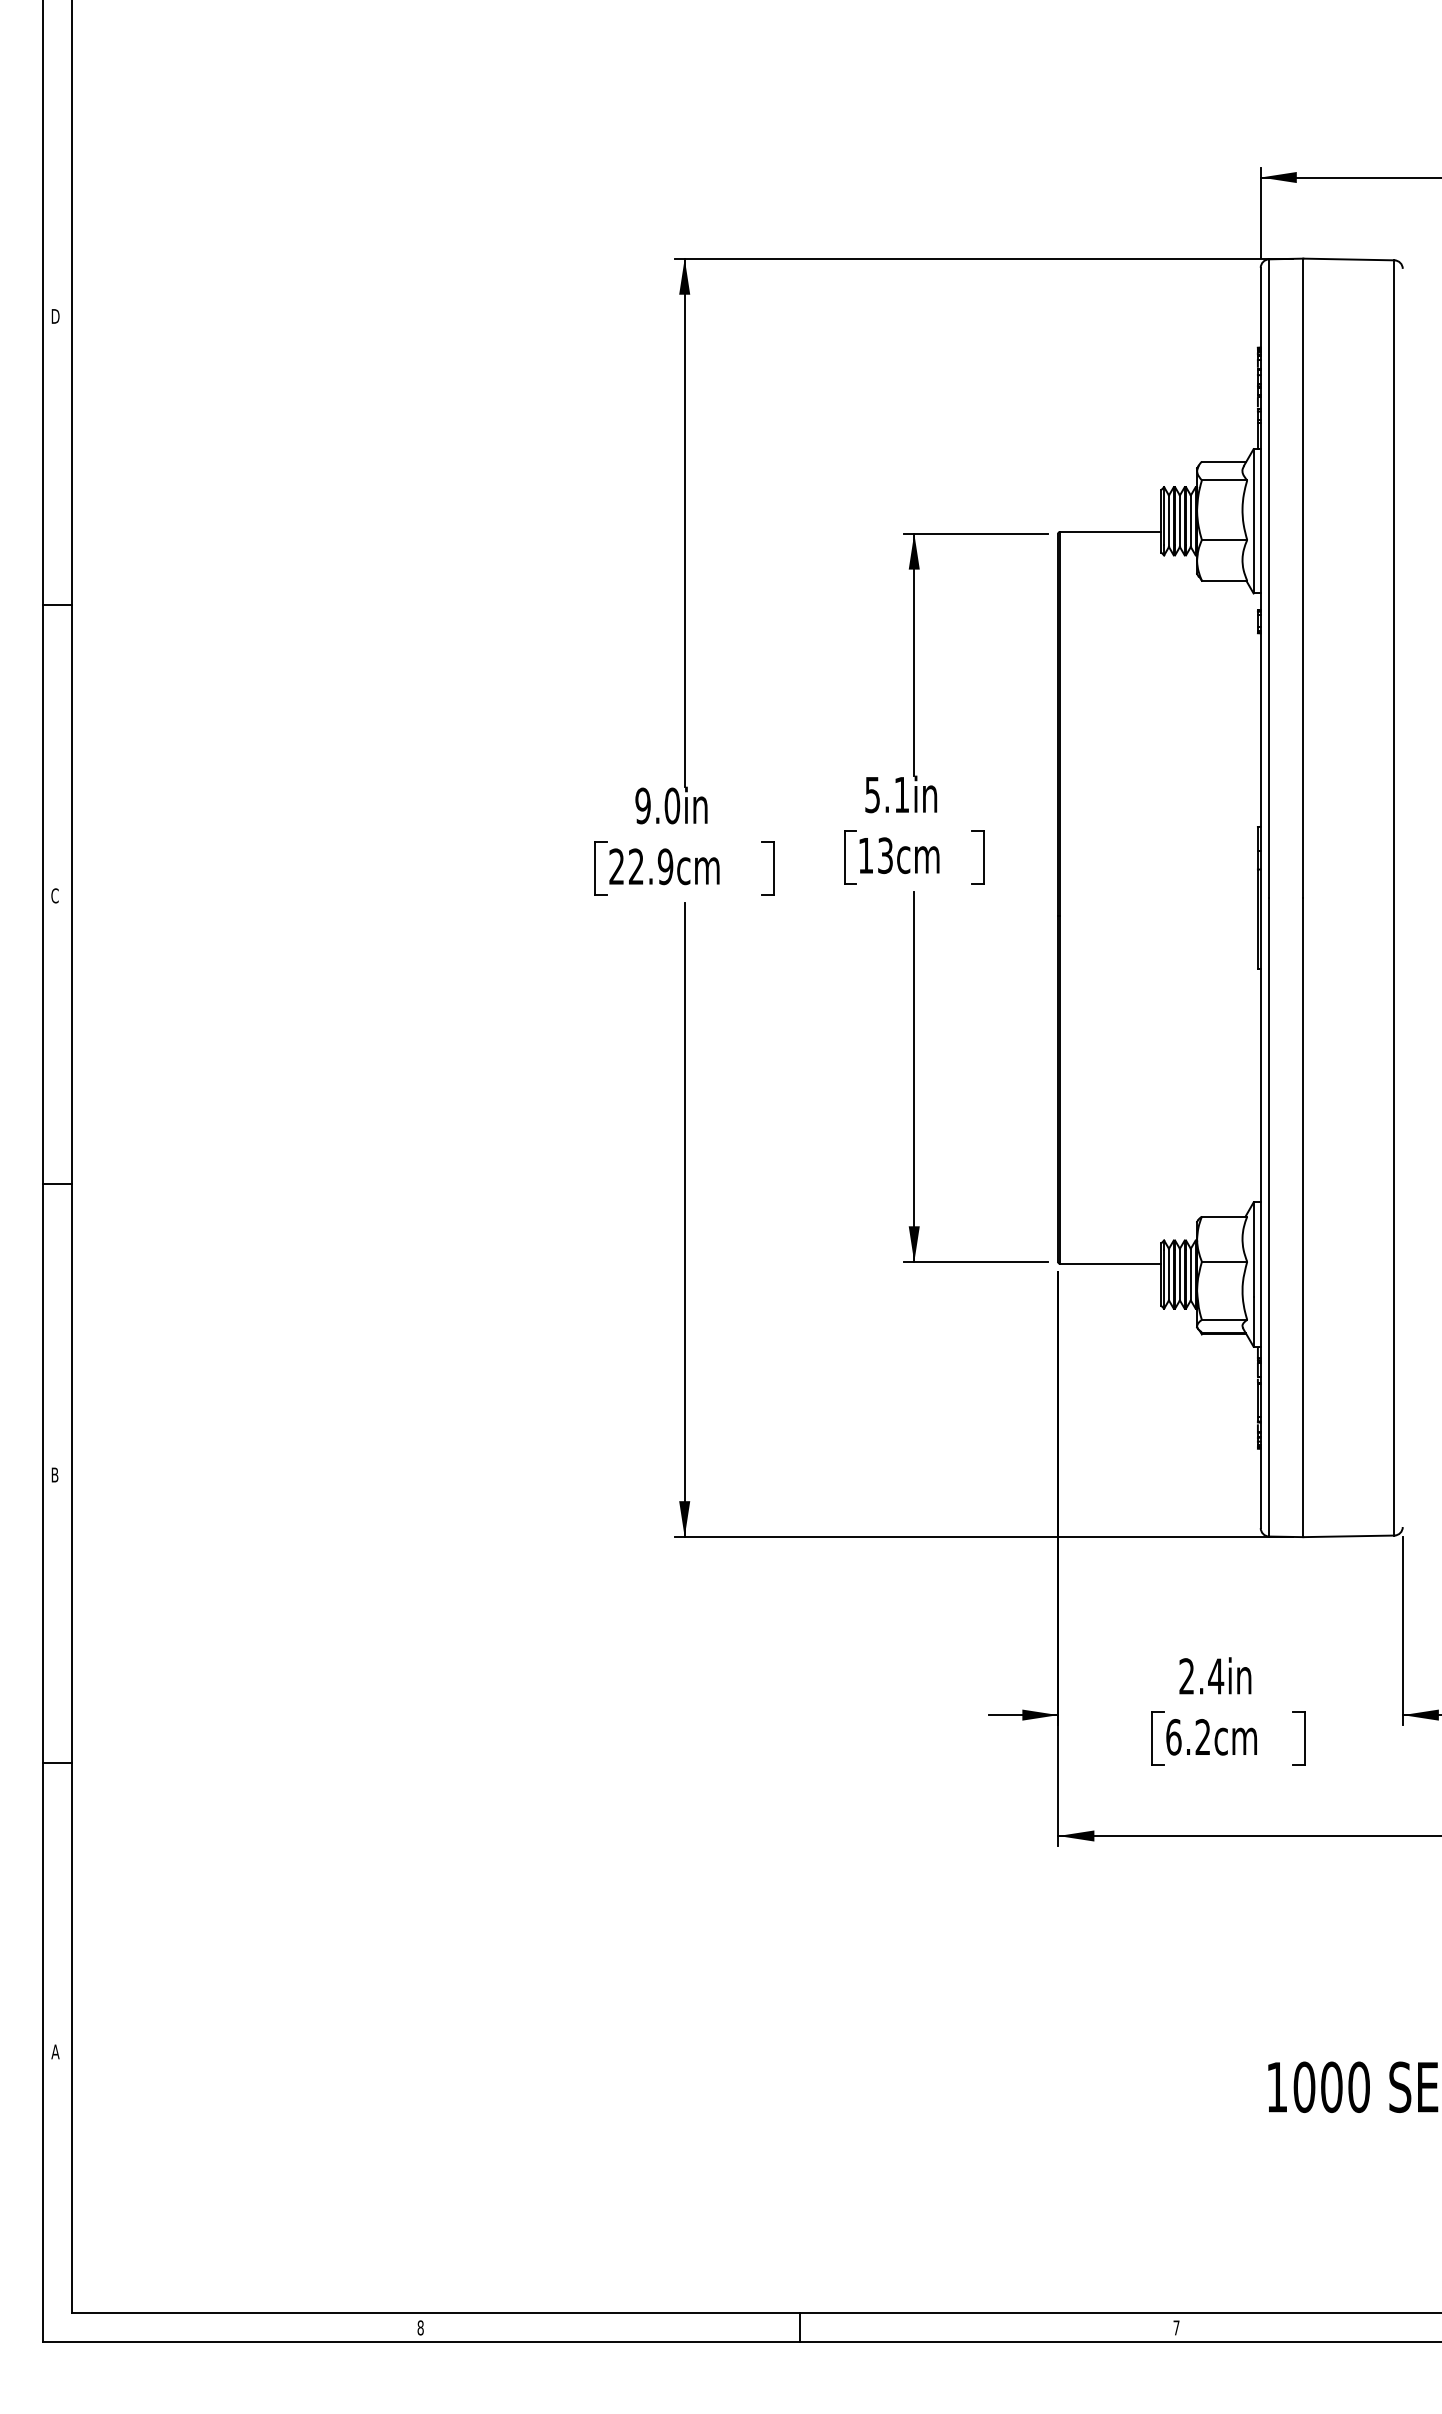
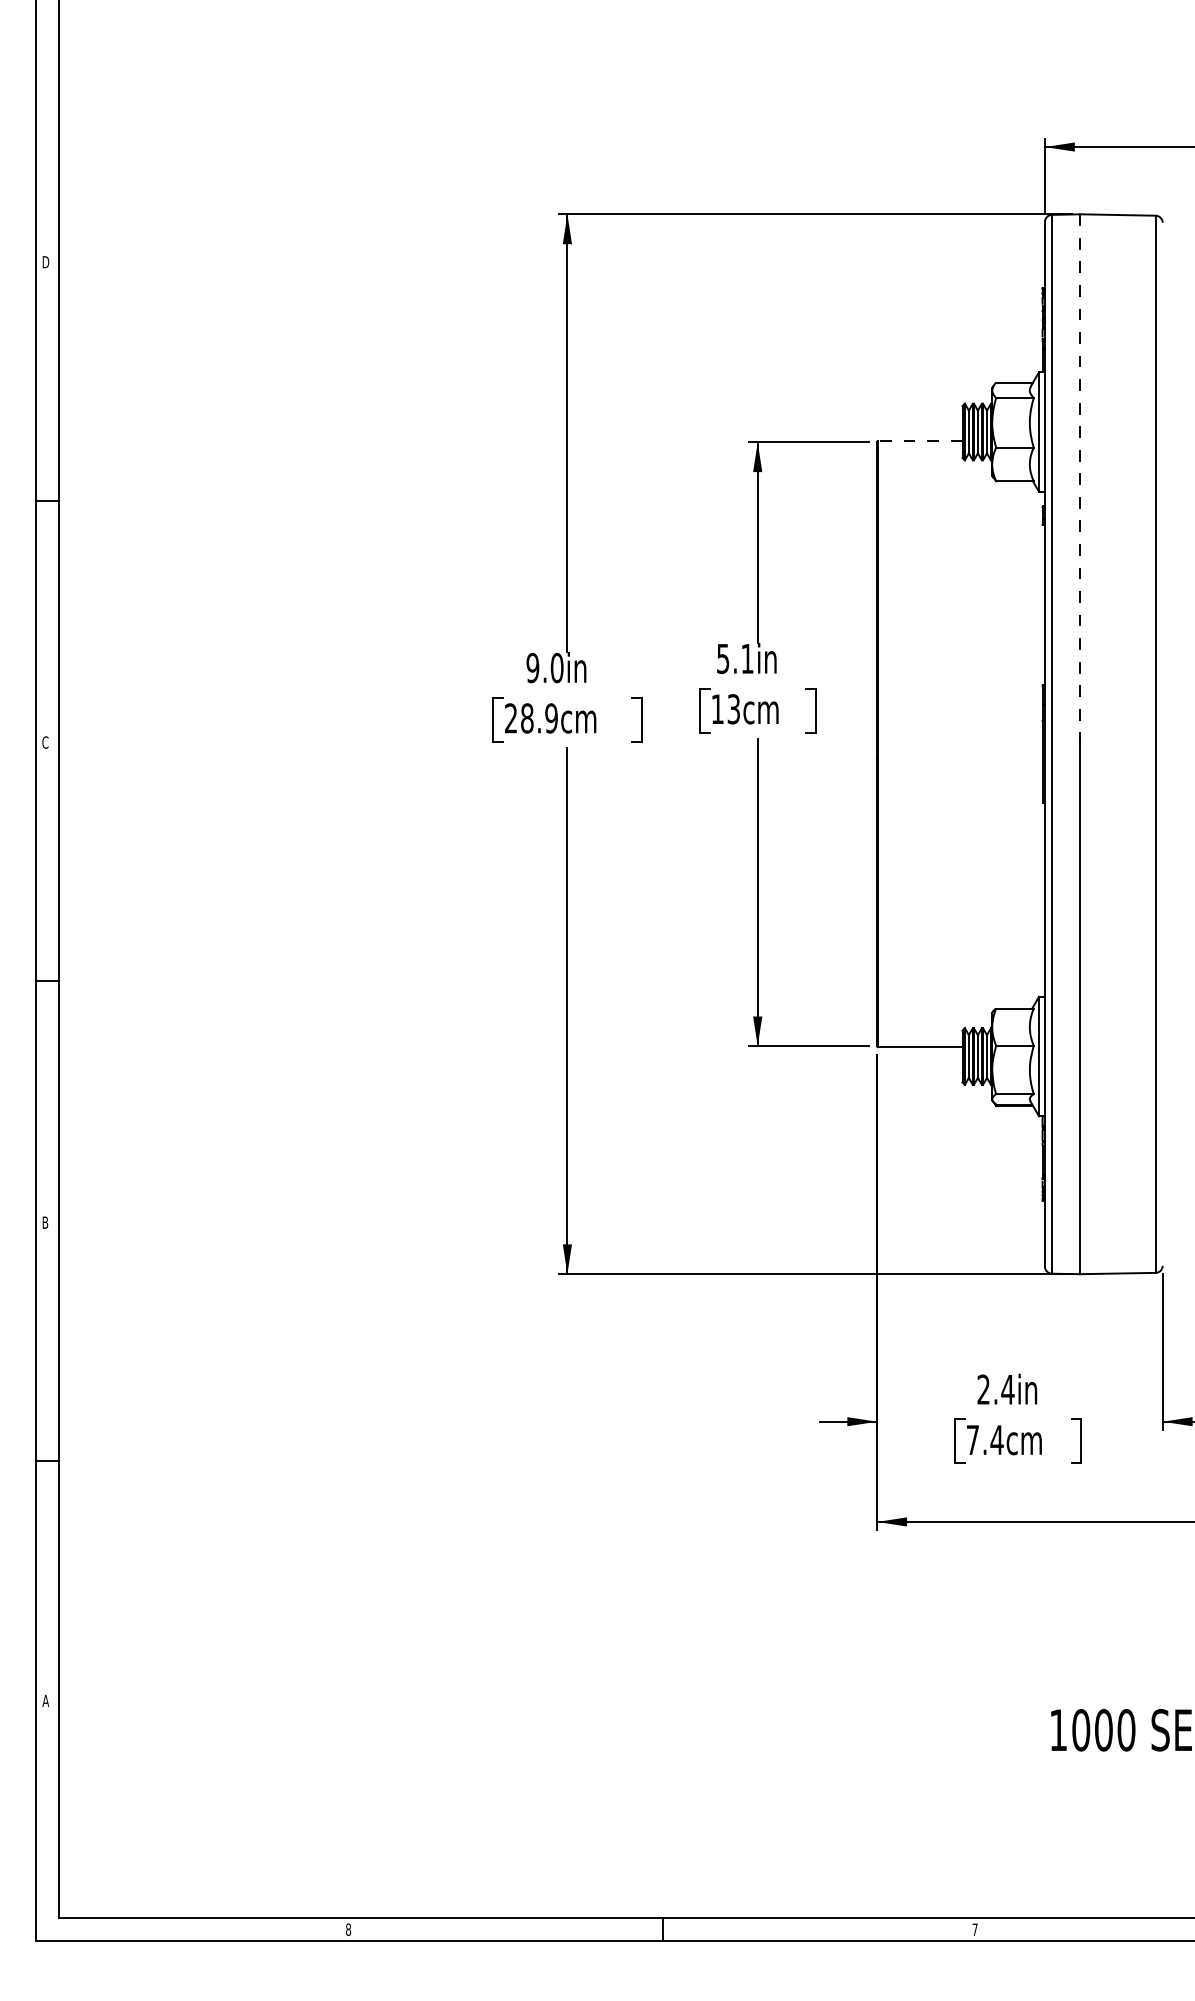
line: (1110, 532) -> (920, 441), solid -> dashed
line: (1303, 578) -> (1080, 479), solid -> dashed
text: (635, 866) -> (526, 718), 22.9cm -> 28.9cm
text: (1188, 1736) -> (985, 1439), 6.2cm -> 7.4cm

